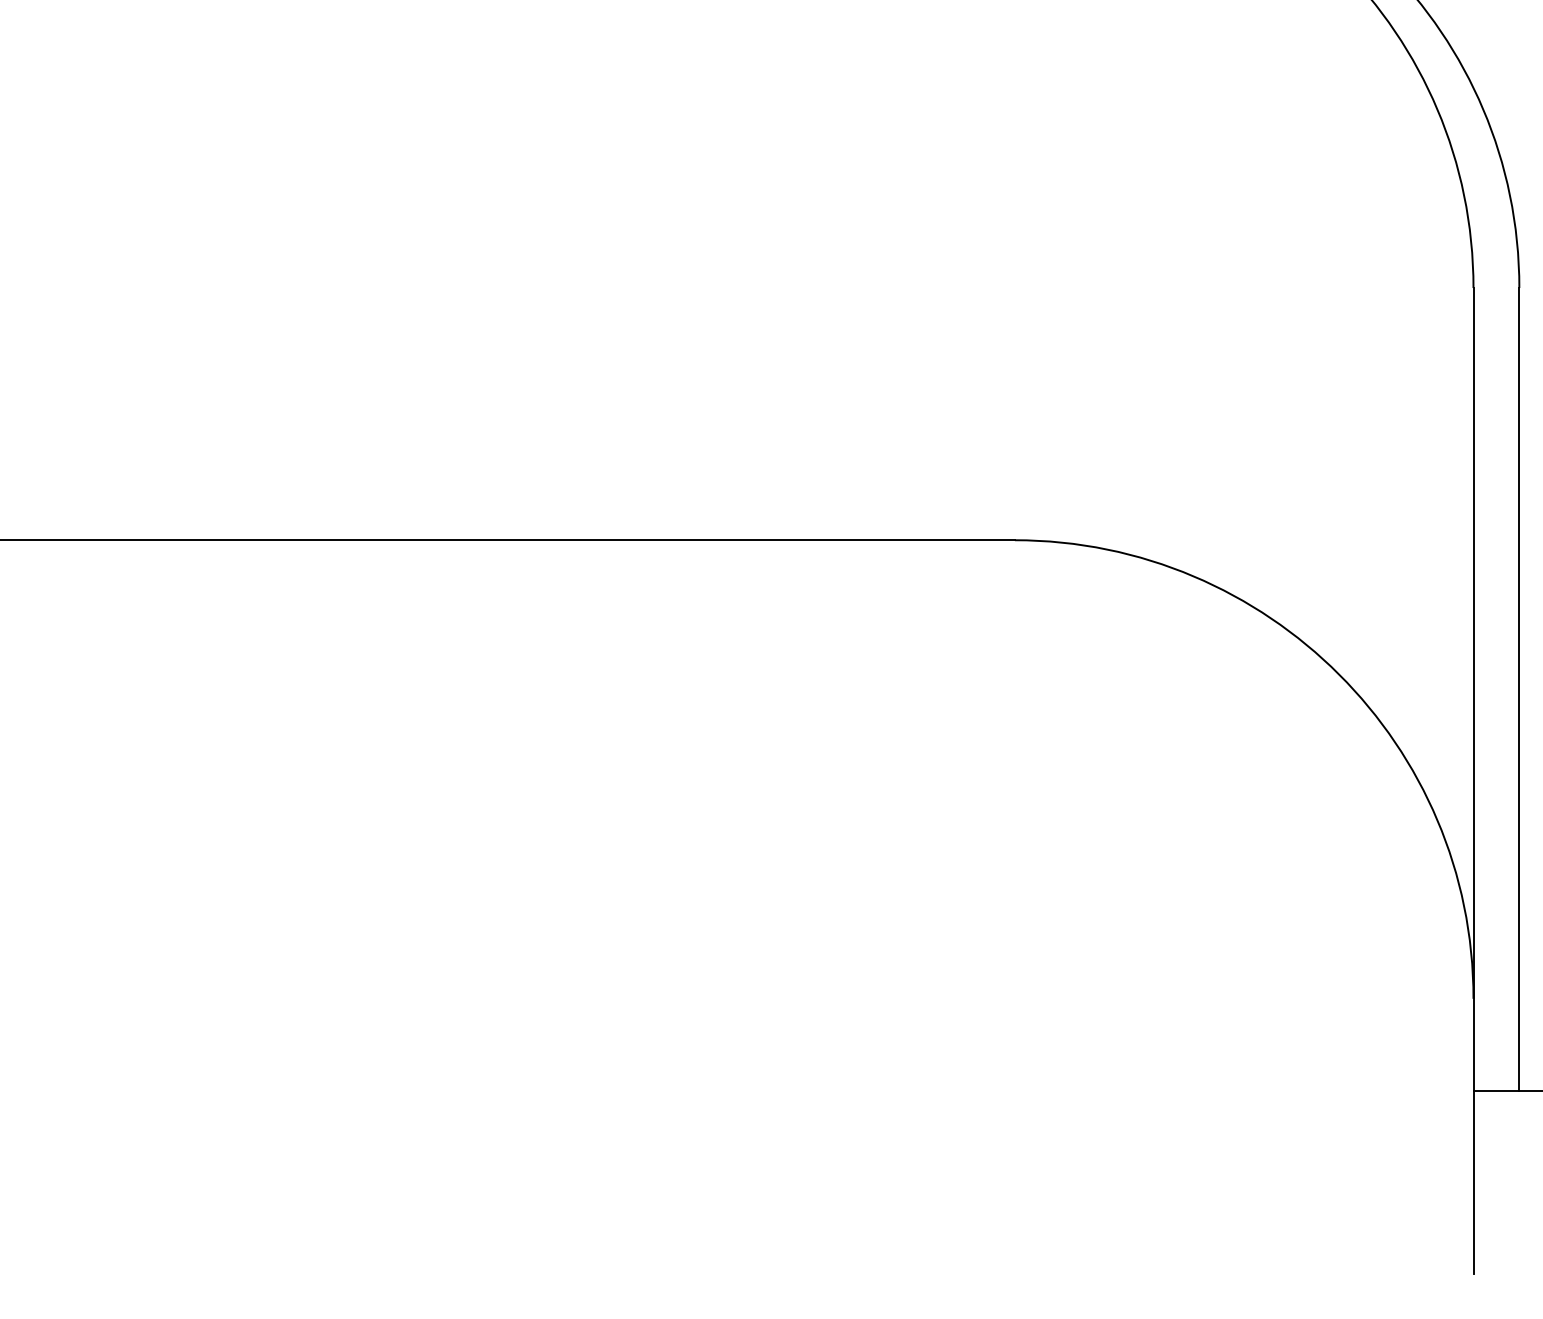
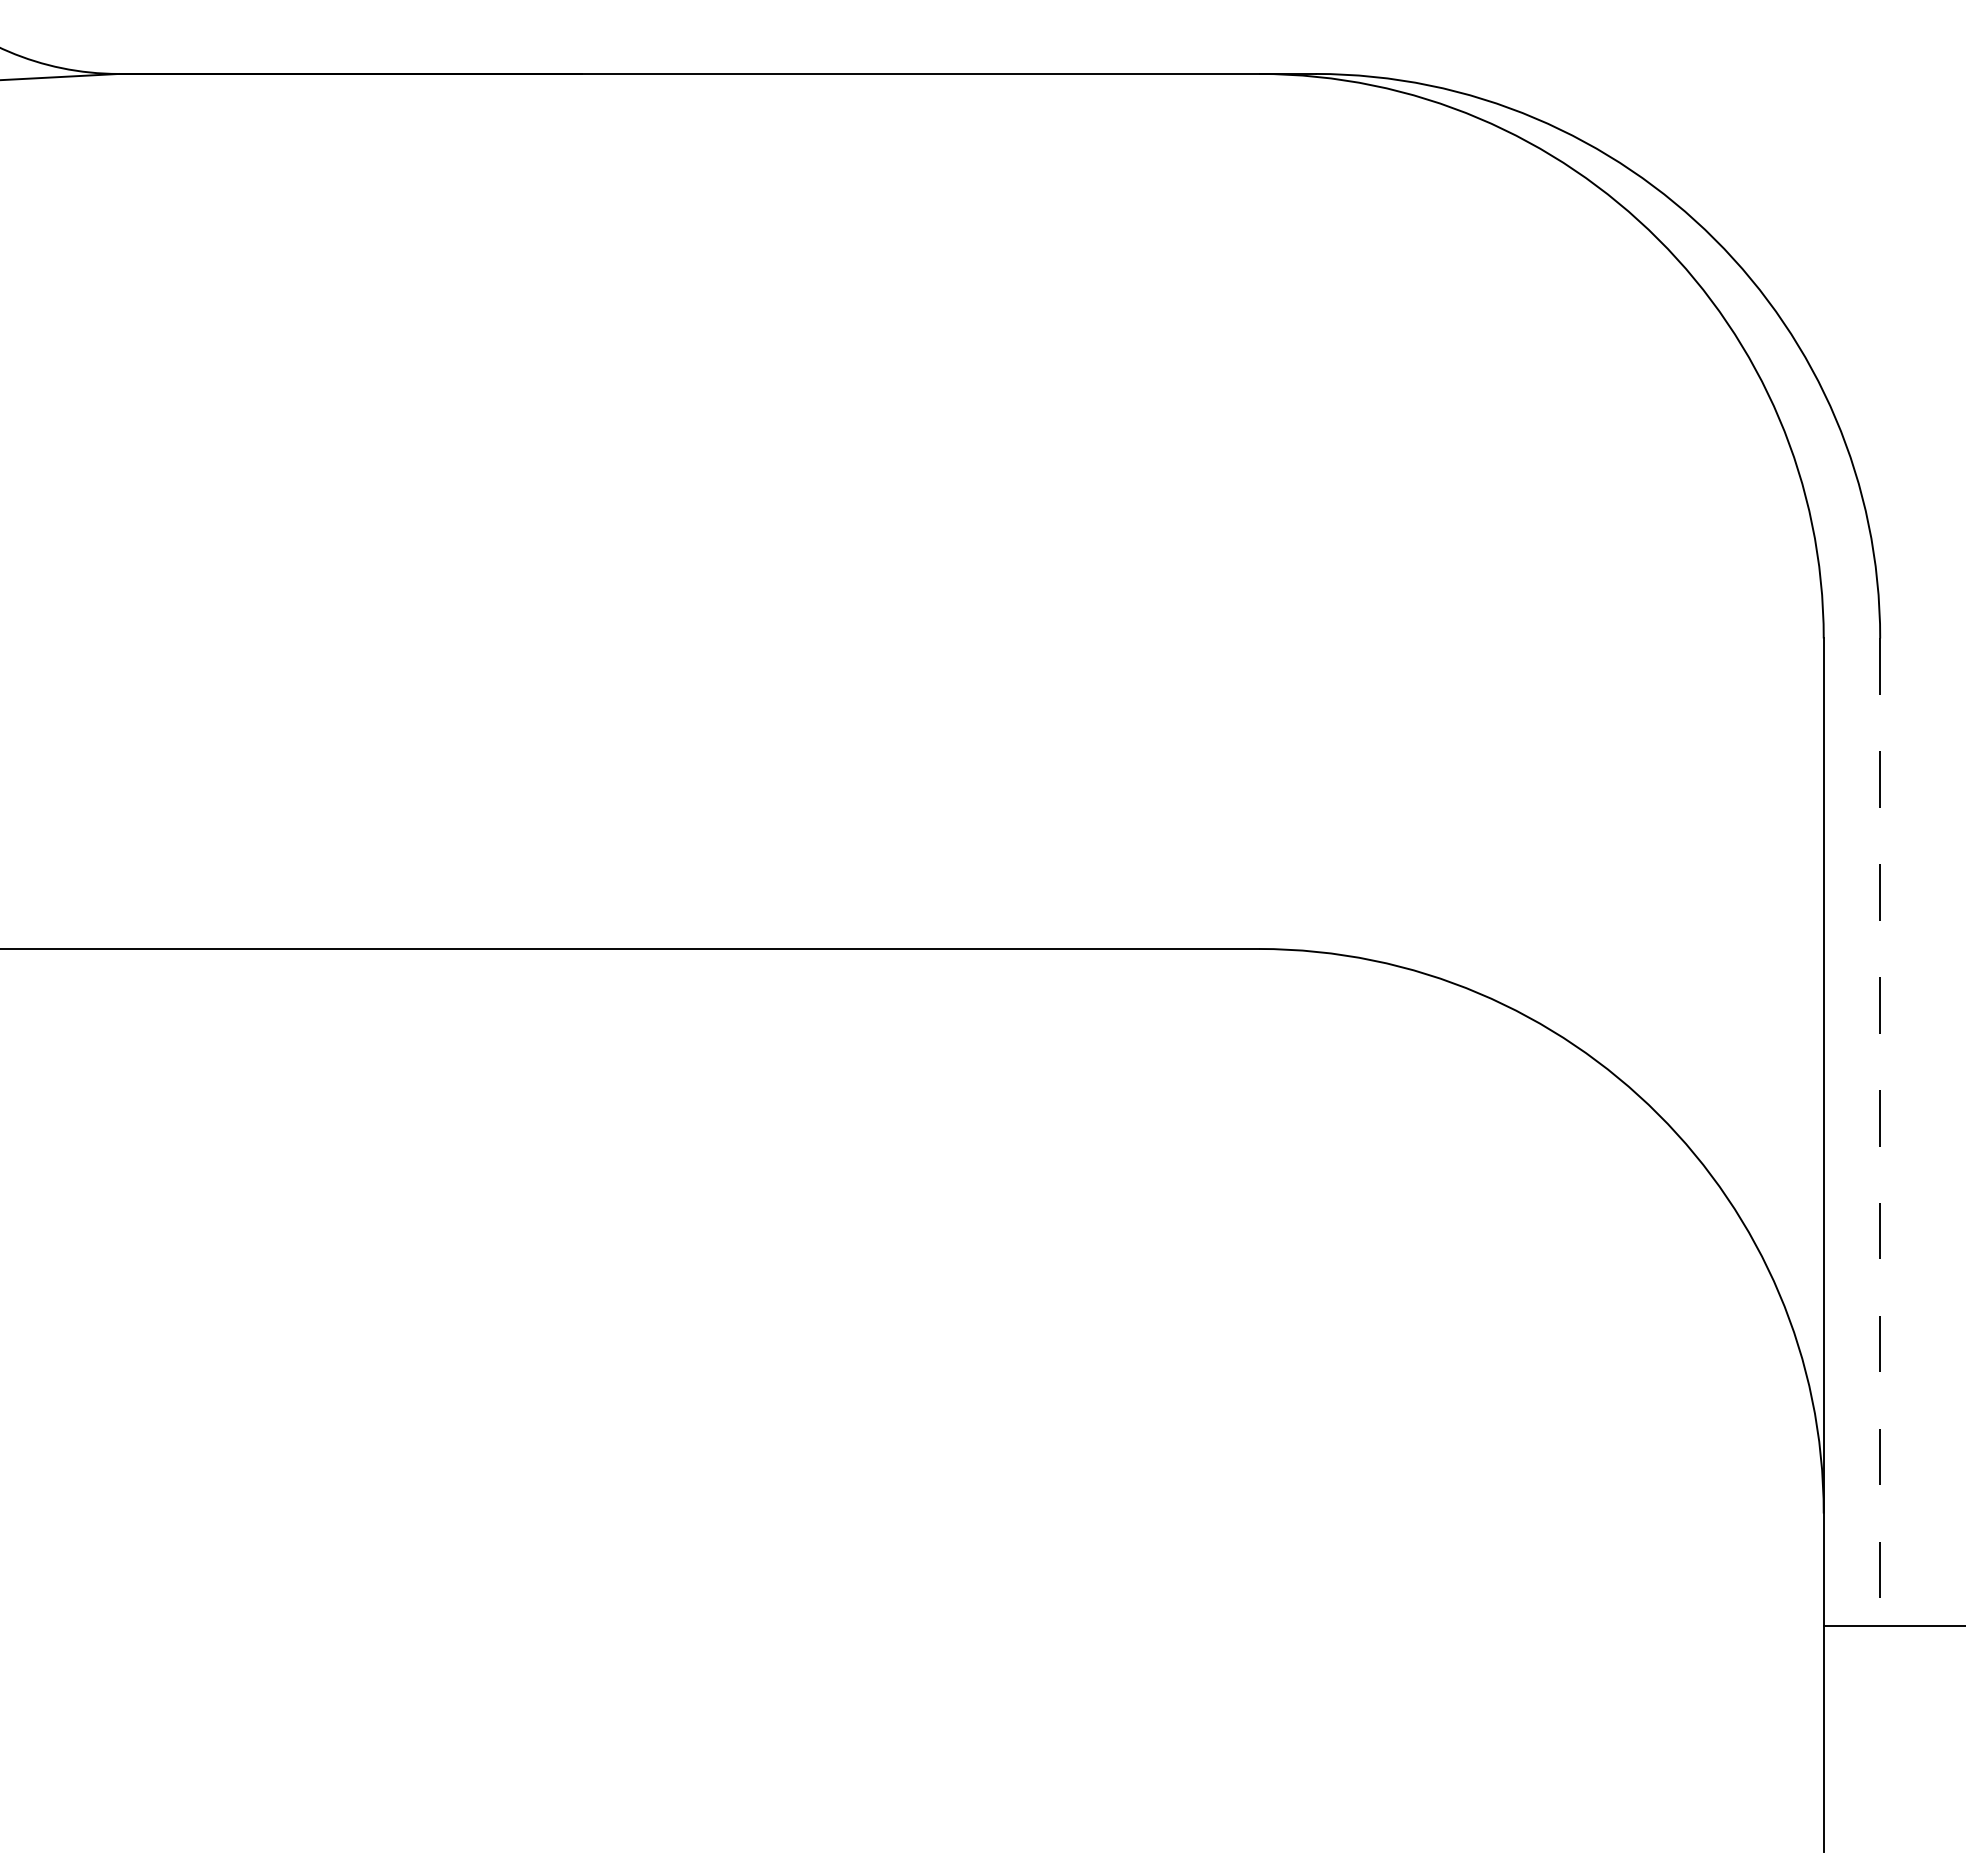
line: (1519, 689) -> (1880, 1132), solid -> dashed

